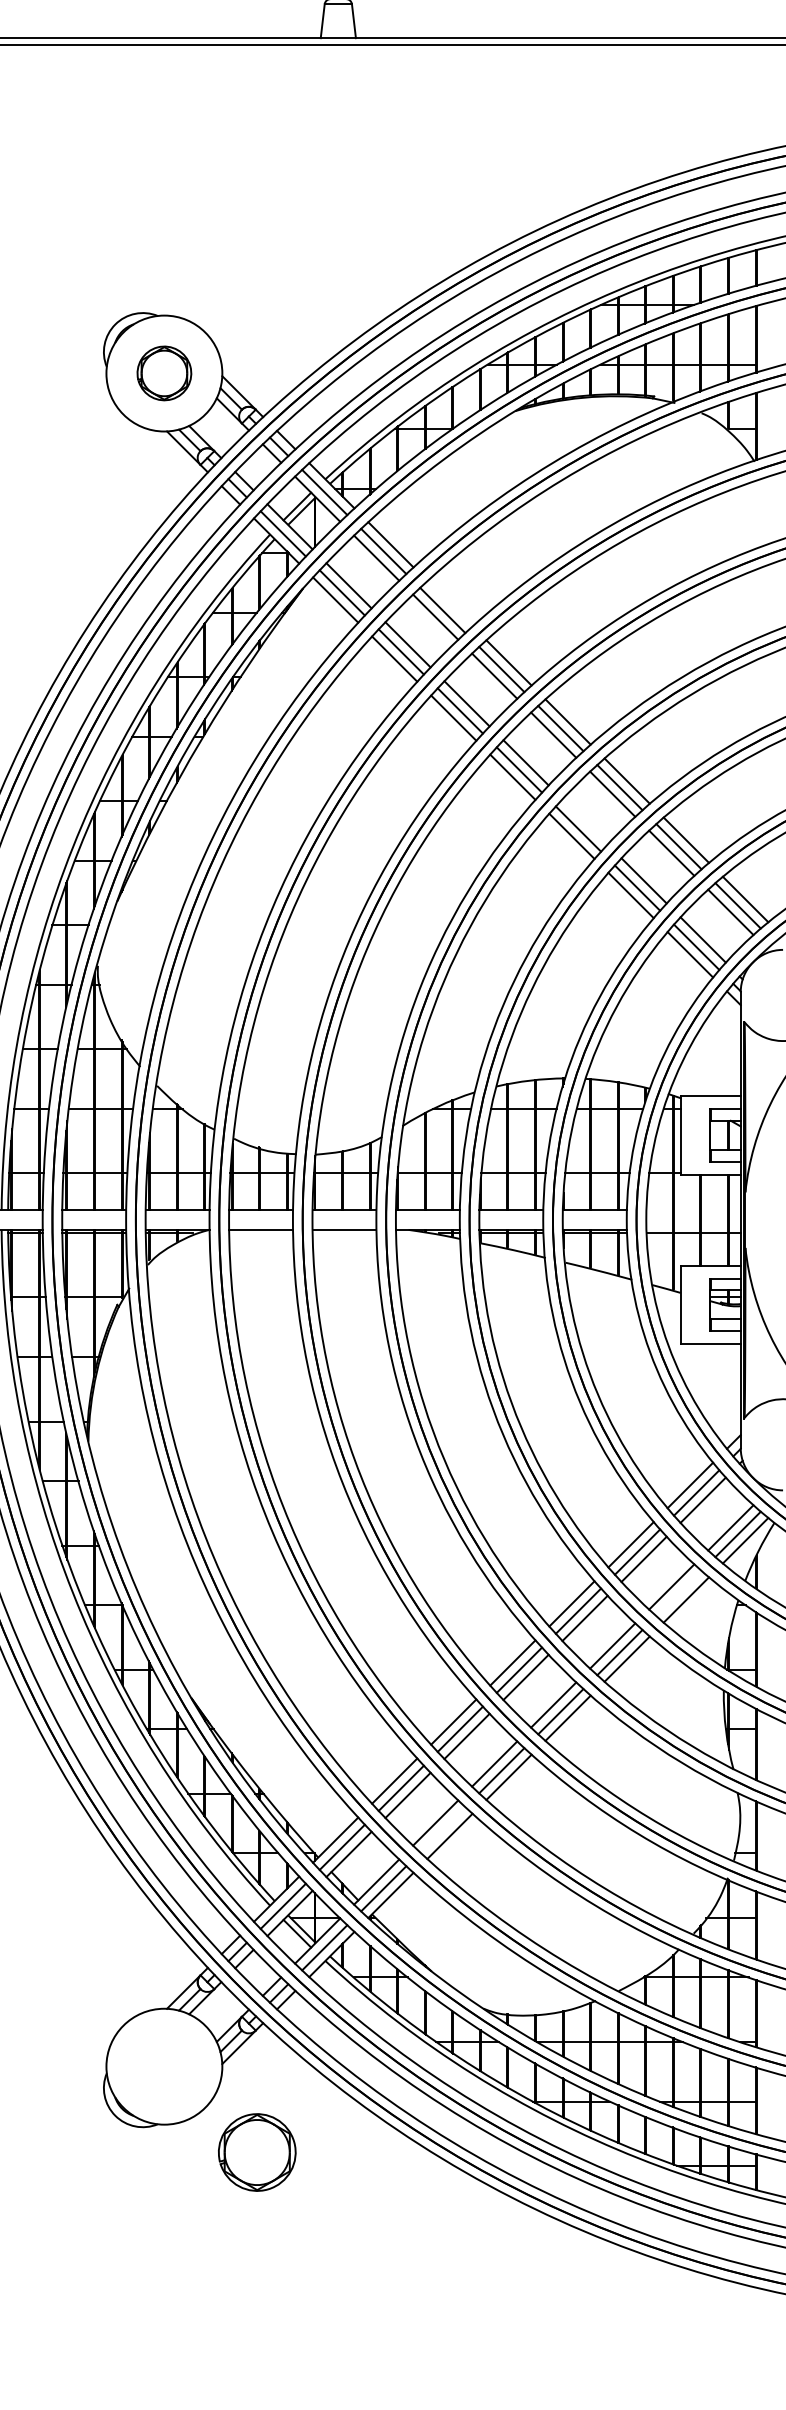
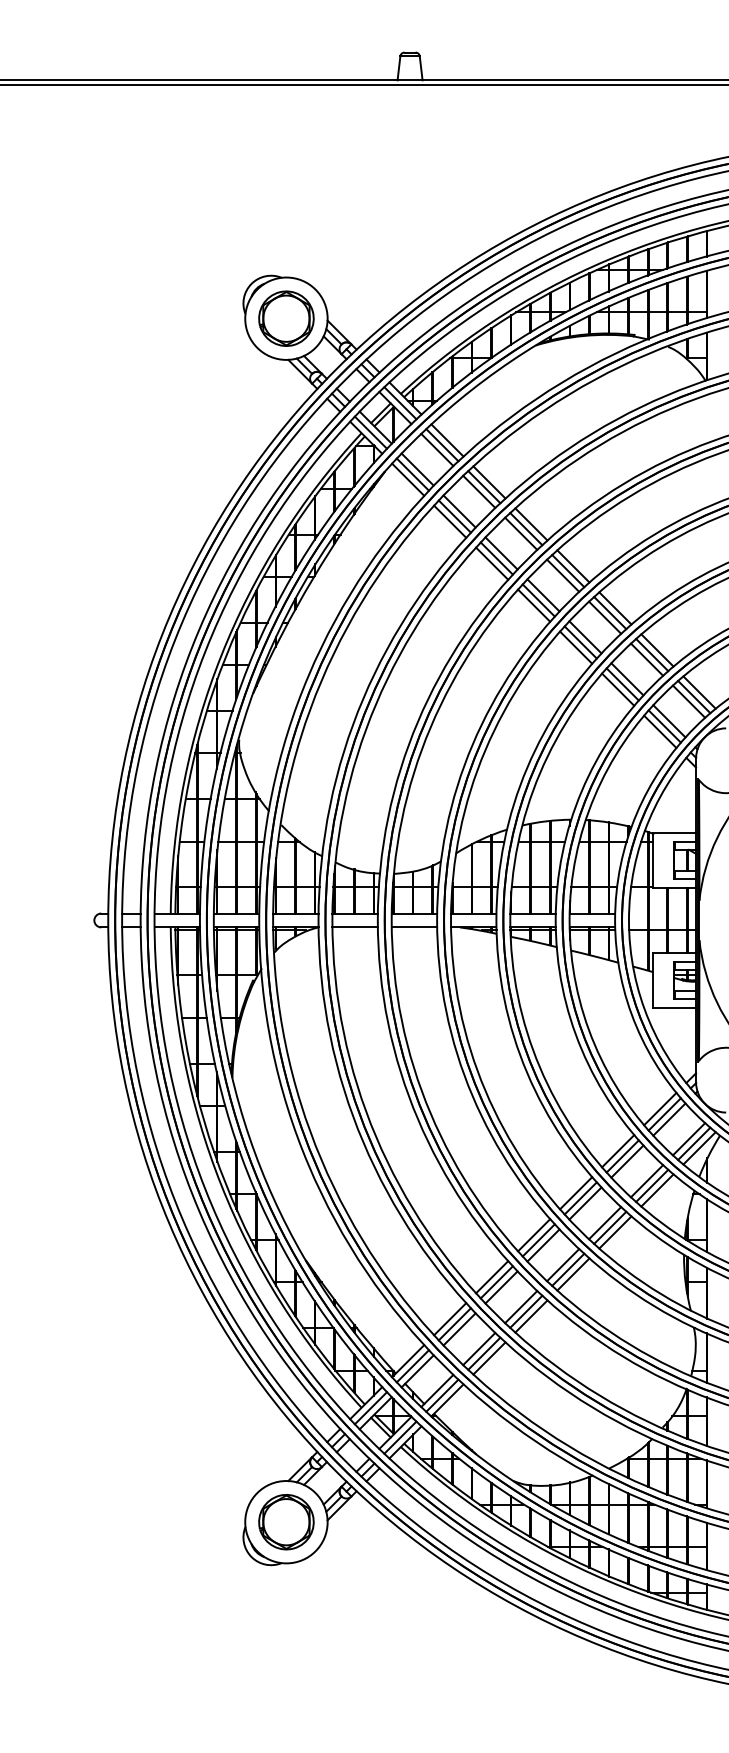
part: (164, 373) -> (286, 318), size x1.43
line: (450, 603) -> (489, 482), added
line: (585, 822) -> (585, 637), added
line: (679, 1593) -> (652, 1185), added
line: (443, 1829) -> (484, 1353), added
part: (257, 2152) -> (286, 1522), moved

